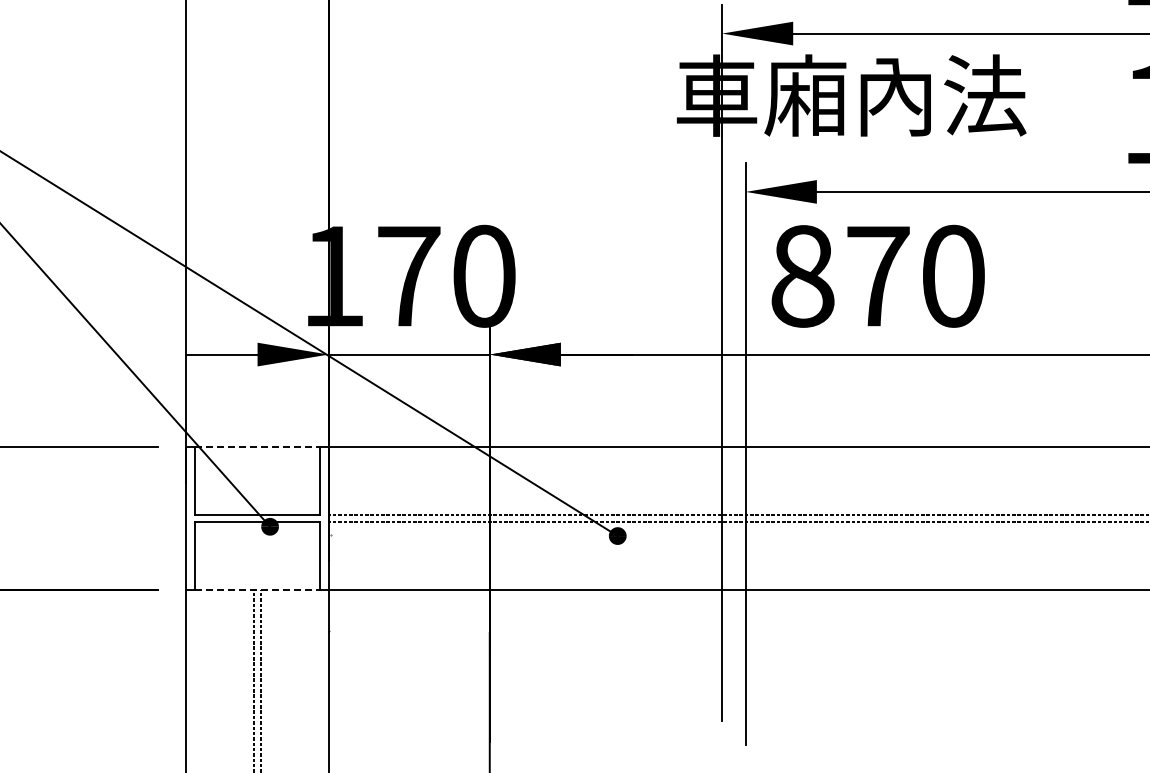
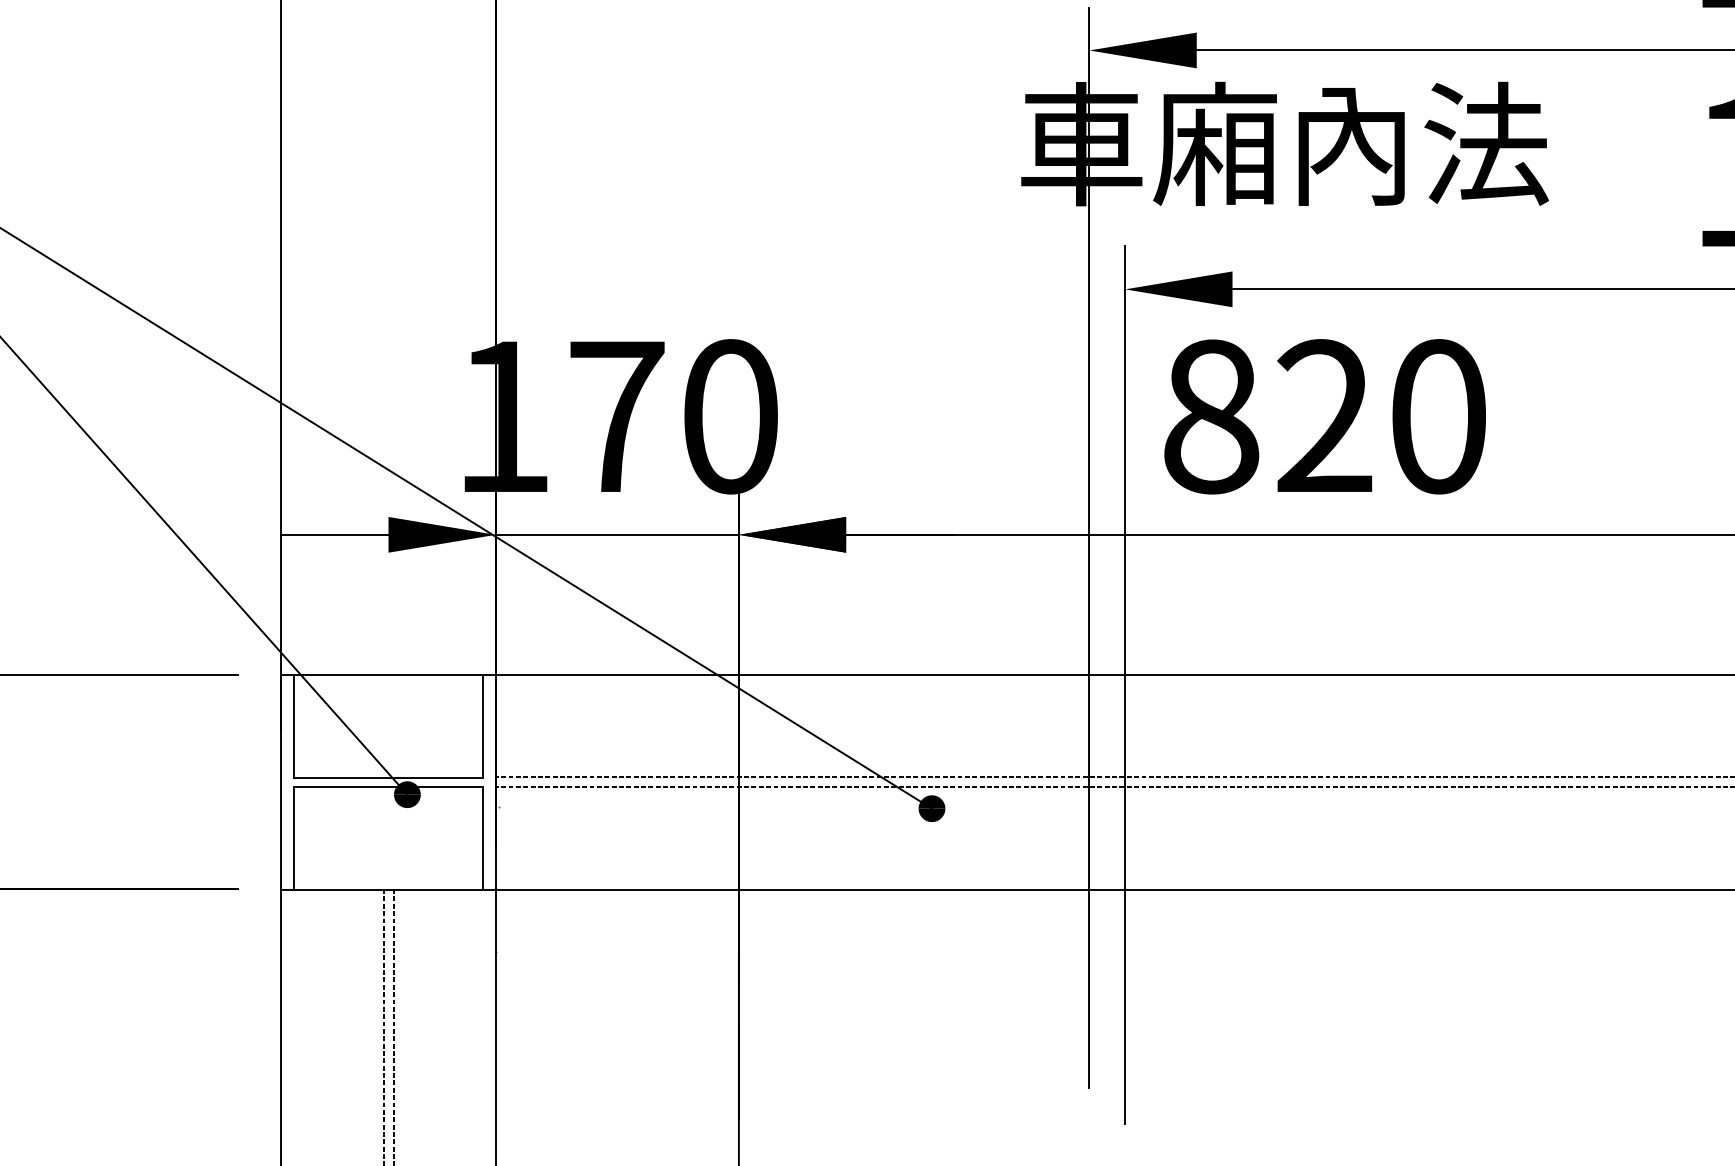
text: (877, 275) -> (1323, 415), 870 -> 820
line: (257, 447) -> (388, 675), dashed -> solid
line: (257, 589) -> (388, 889), dashed -> solid

